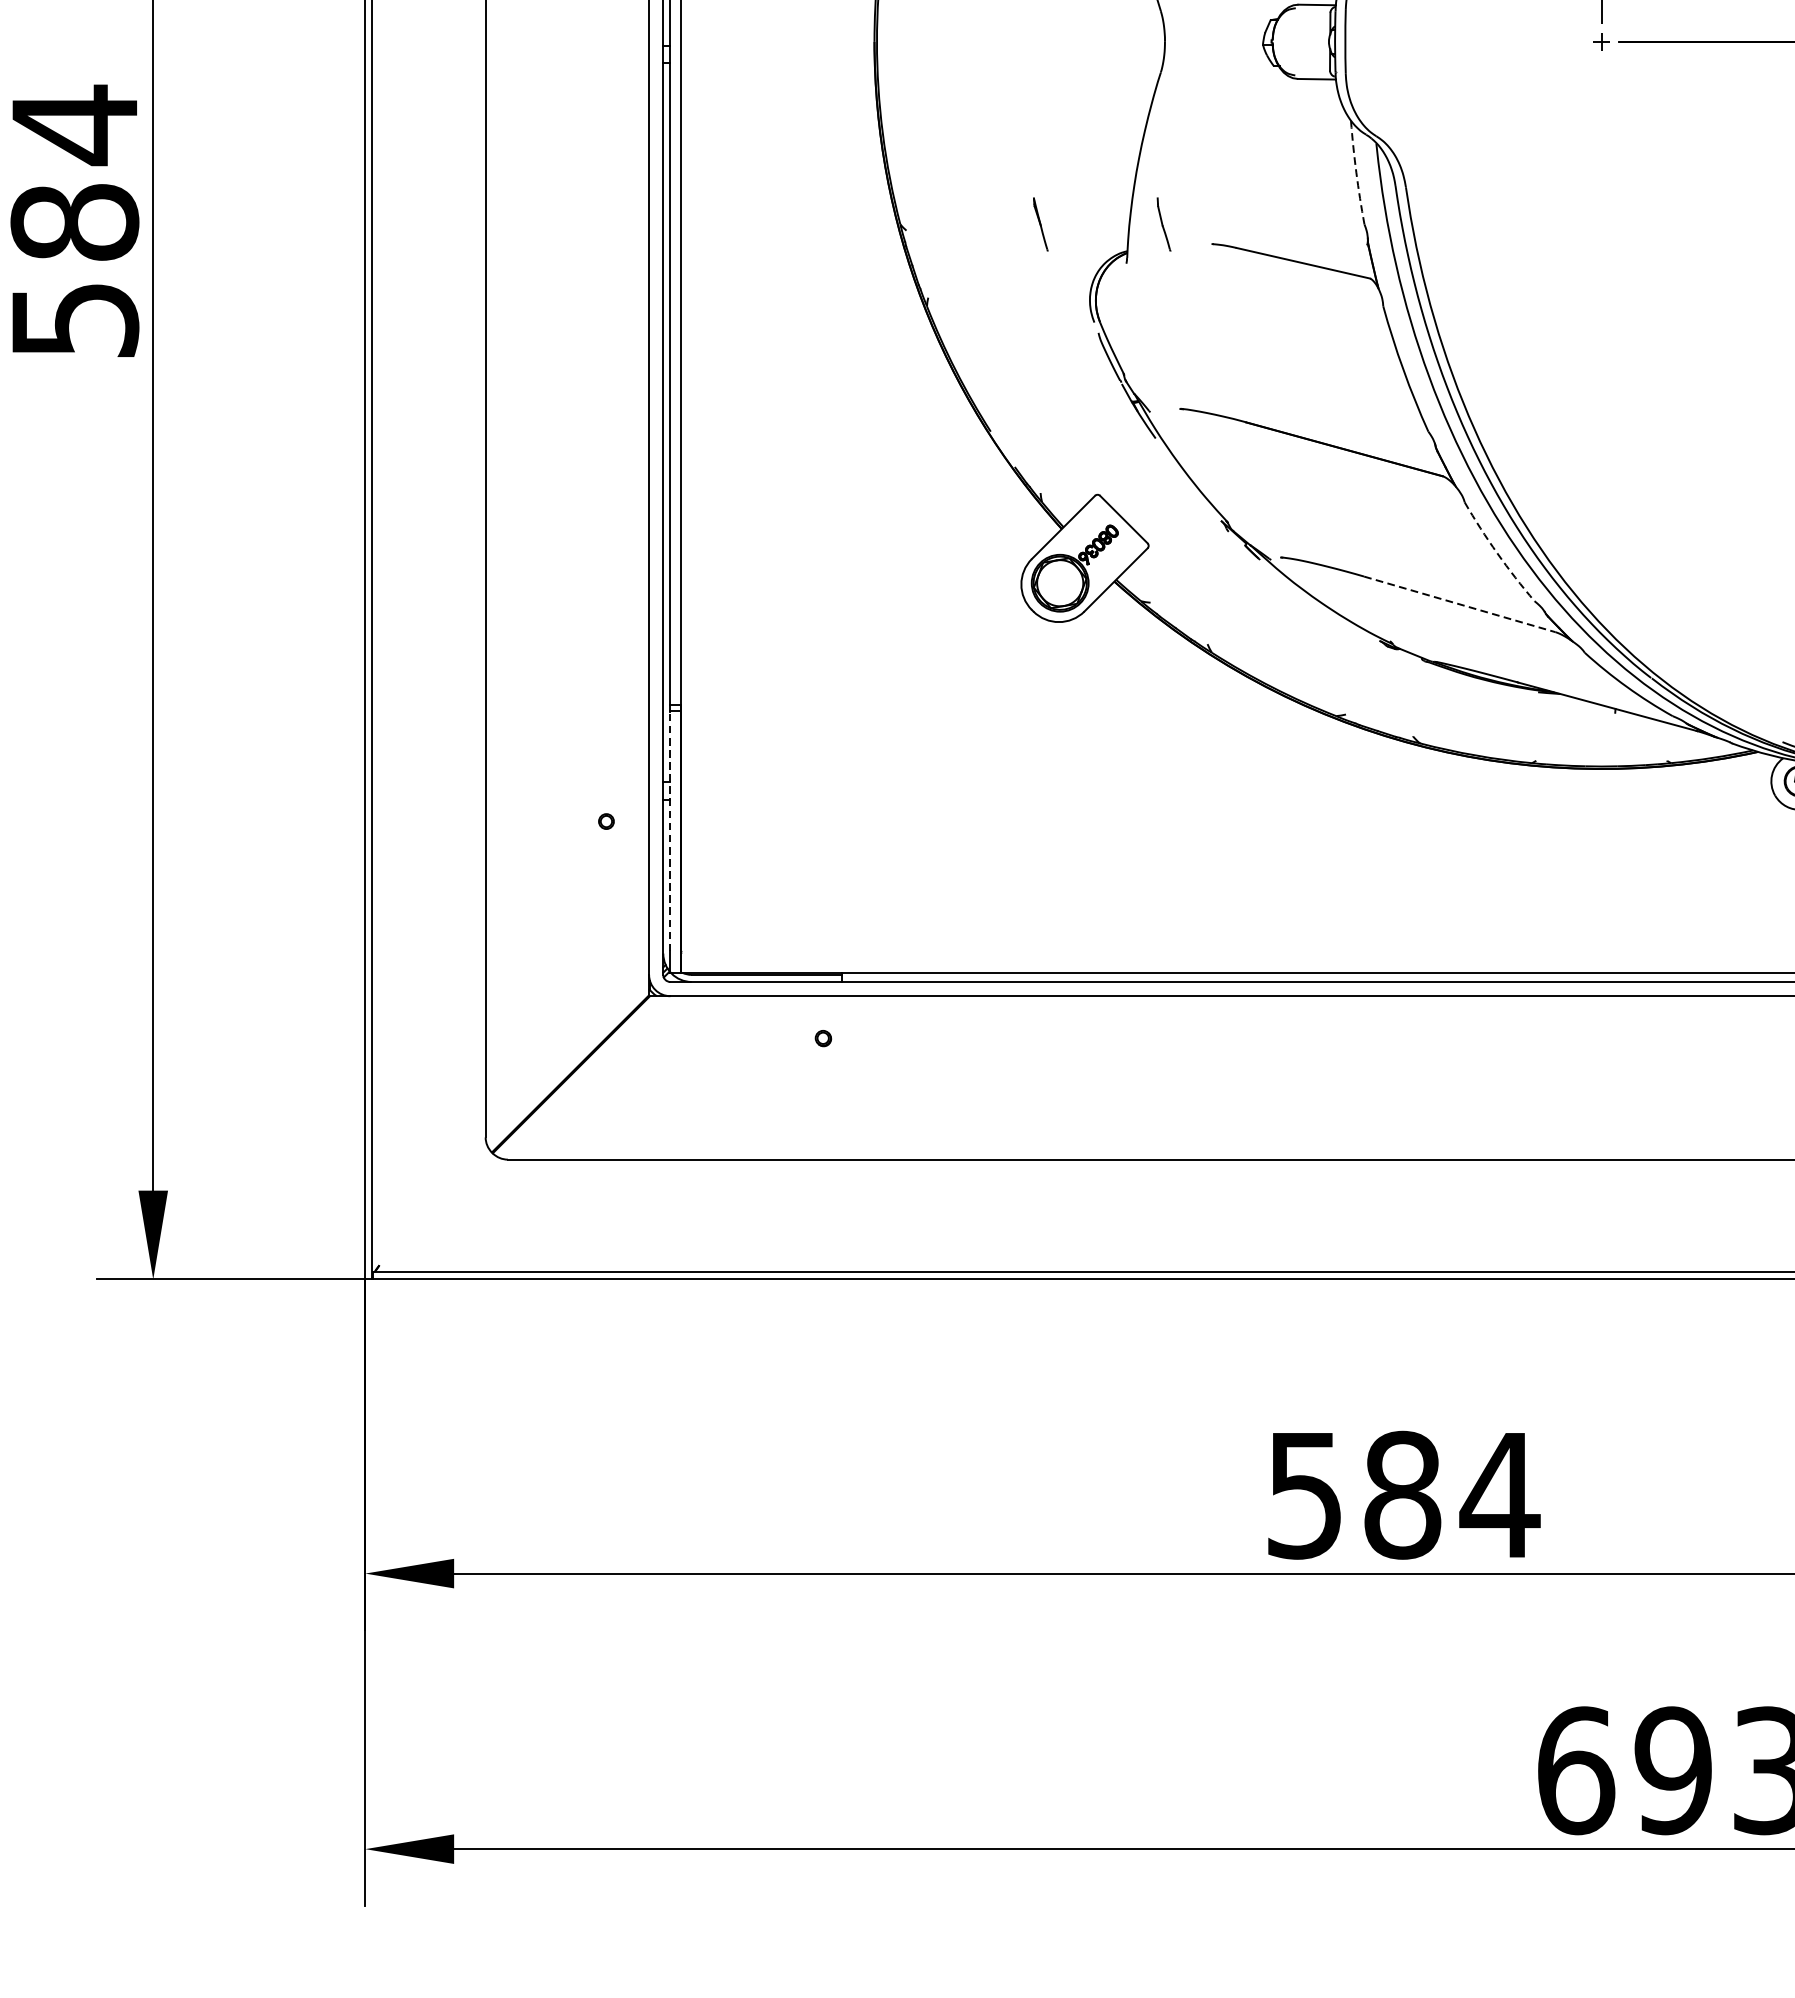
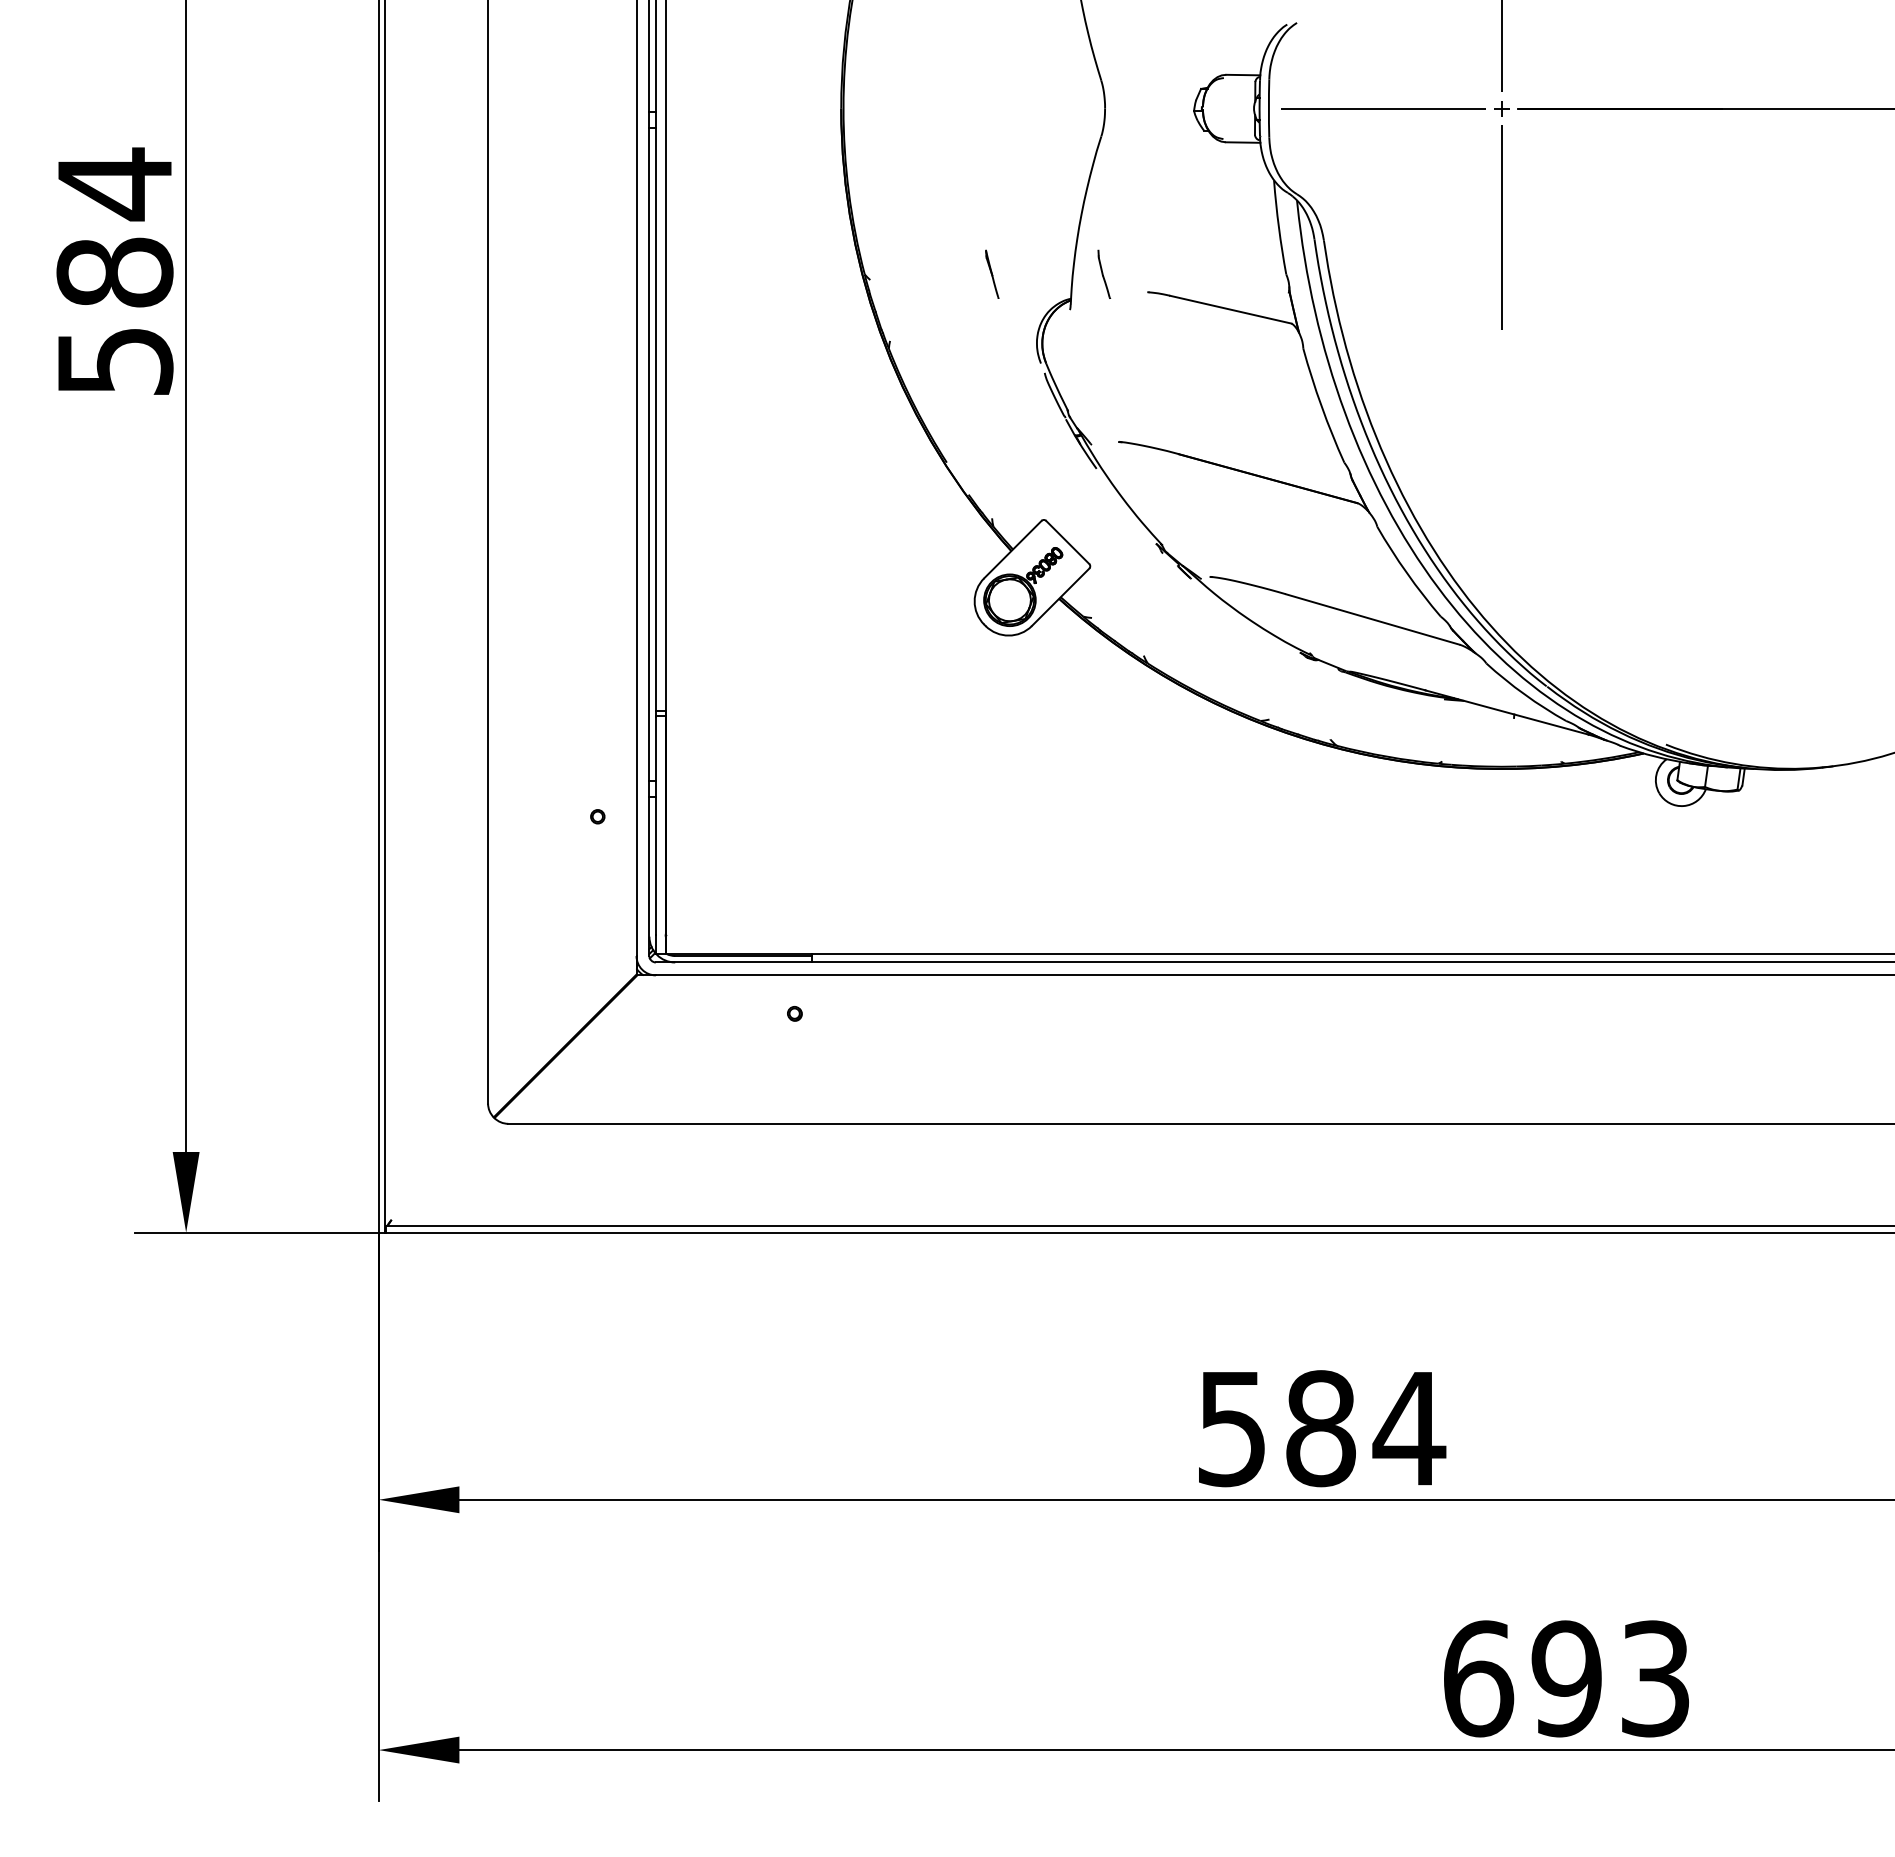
line: (1464, 41) -> (1377, 108), added
arc: (1355, 172) -> (1278, 227), dashed -> solid
line: (1601, 172) -> (1501, 227), added
arc: (1497, 553) -> (1407, 573), dashed -> solid
line: (1460, 604) -> (1373, 619), dashed -> solid
line: (669, 831) -> (655, 825), dashed -> solid

